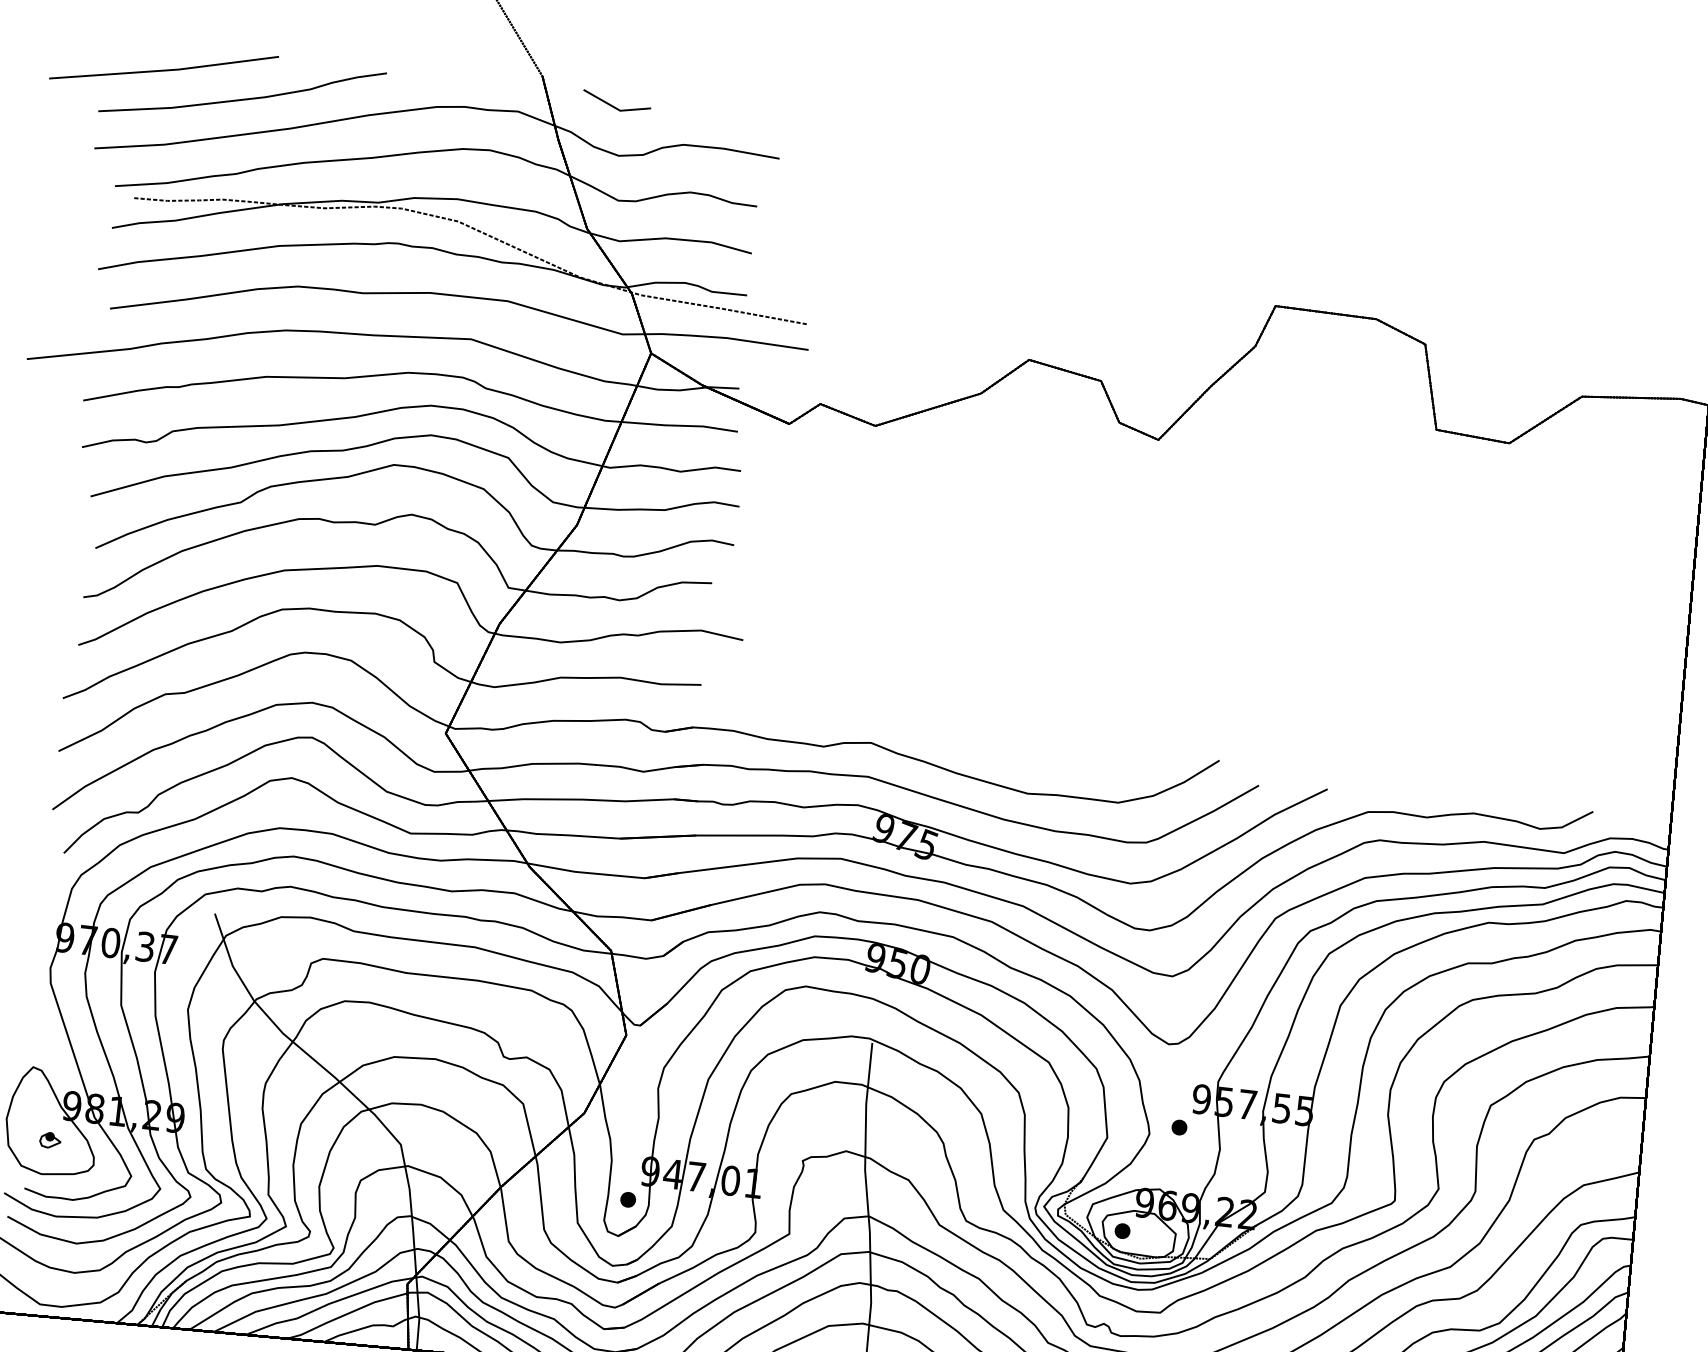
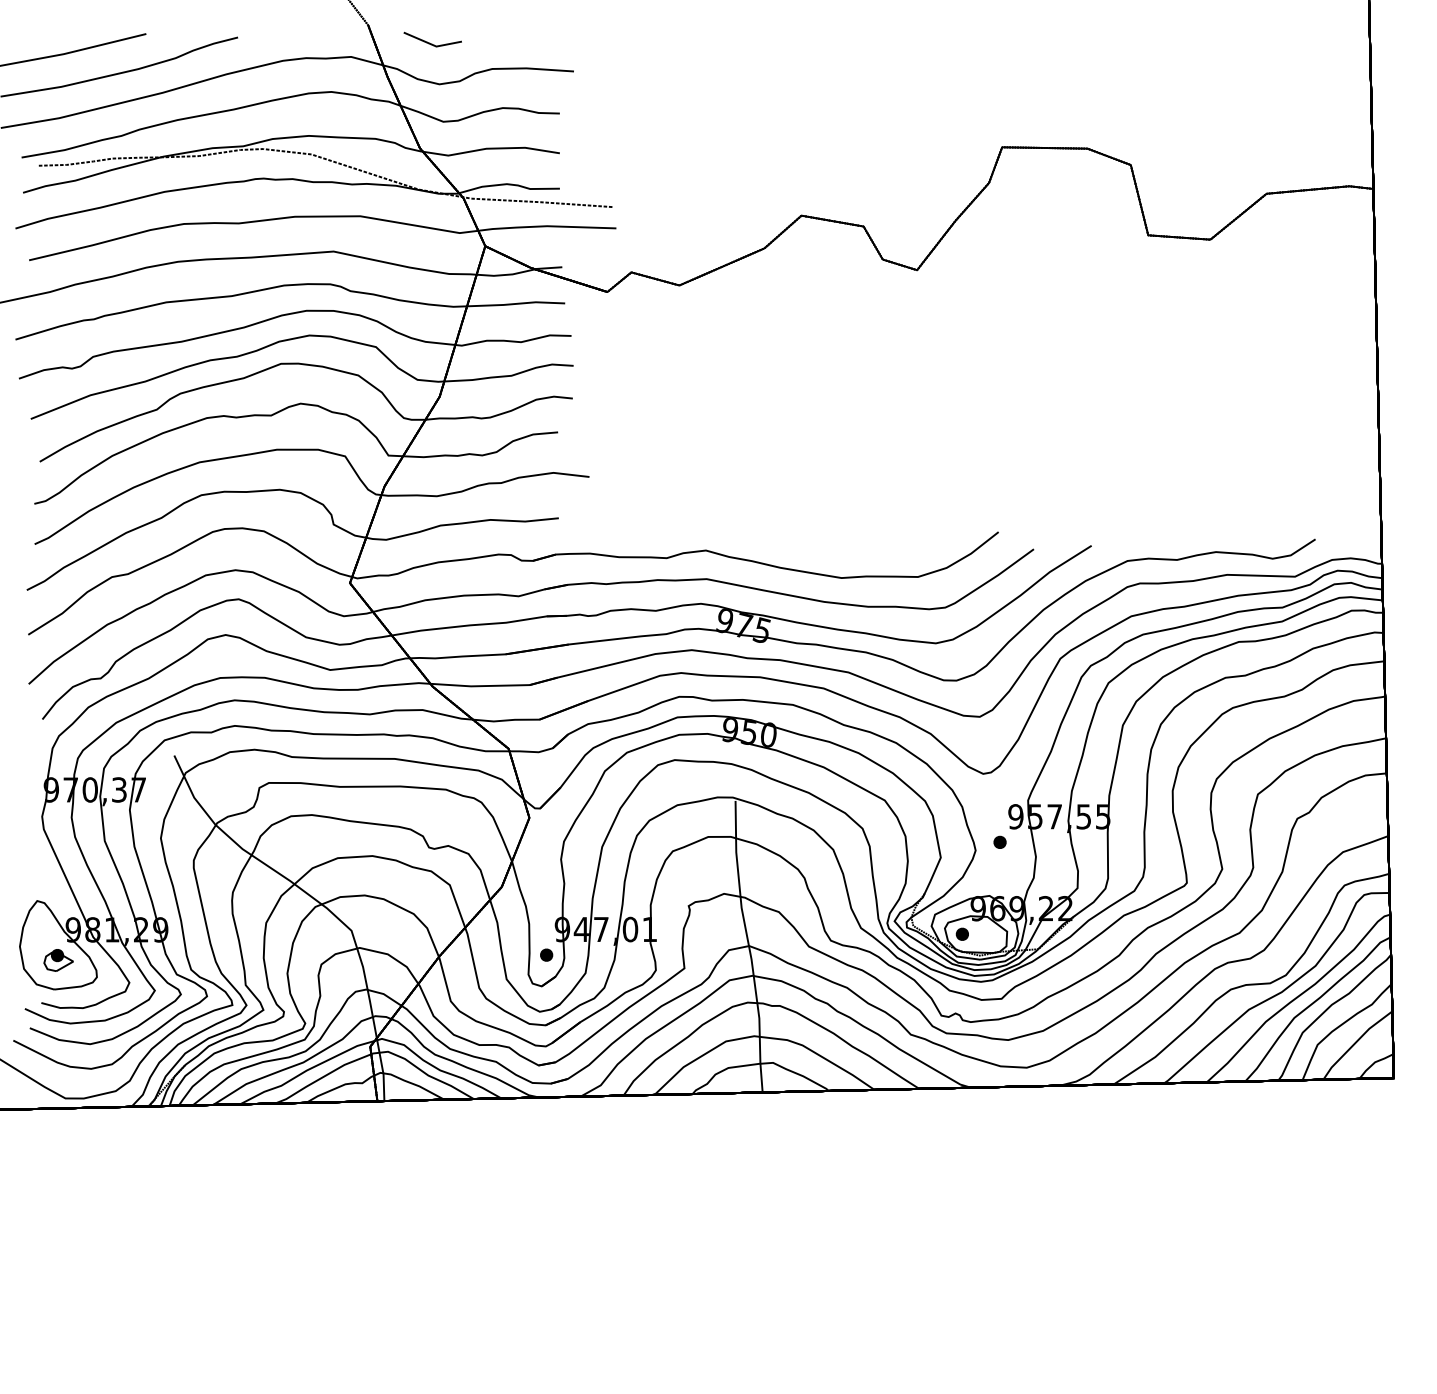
part: (50, 1140) -> (58, 960), size x1.67

